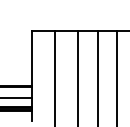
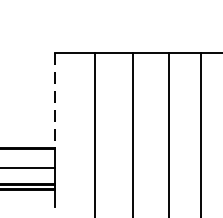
line: (32, 58) -> (55, 100), solid -> dashed

